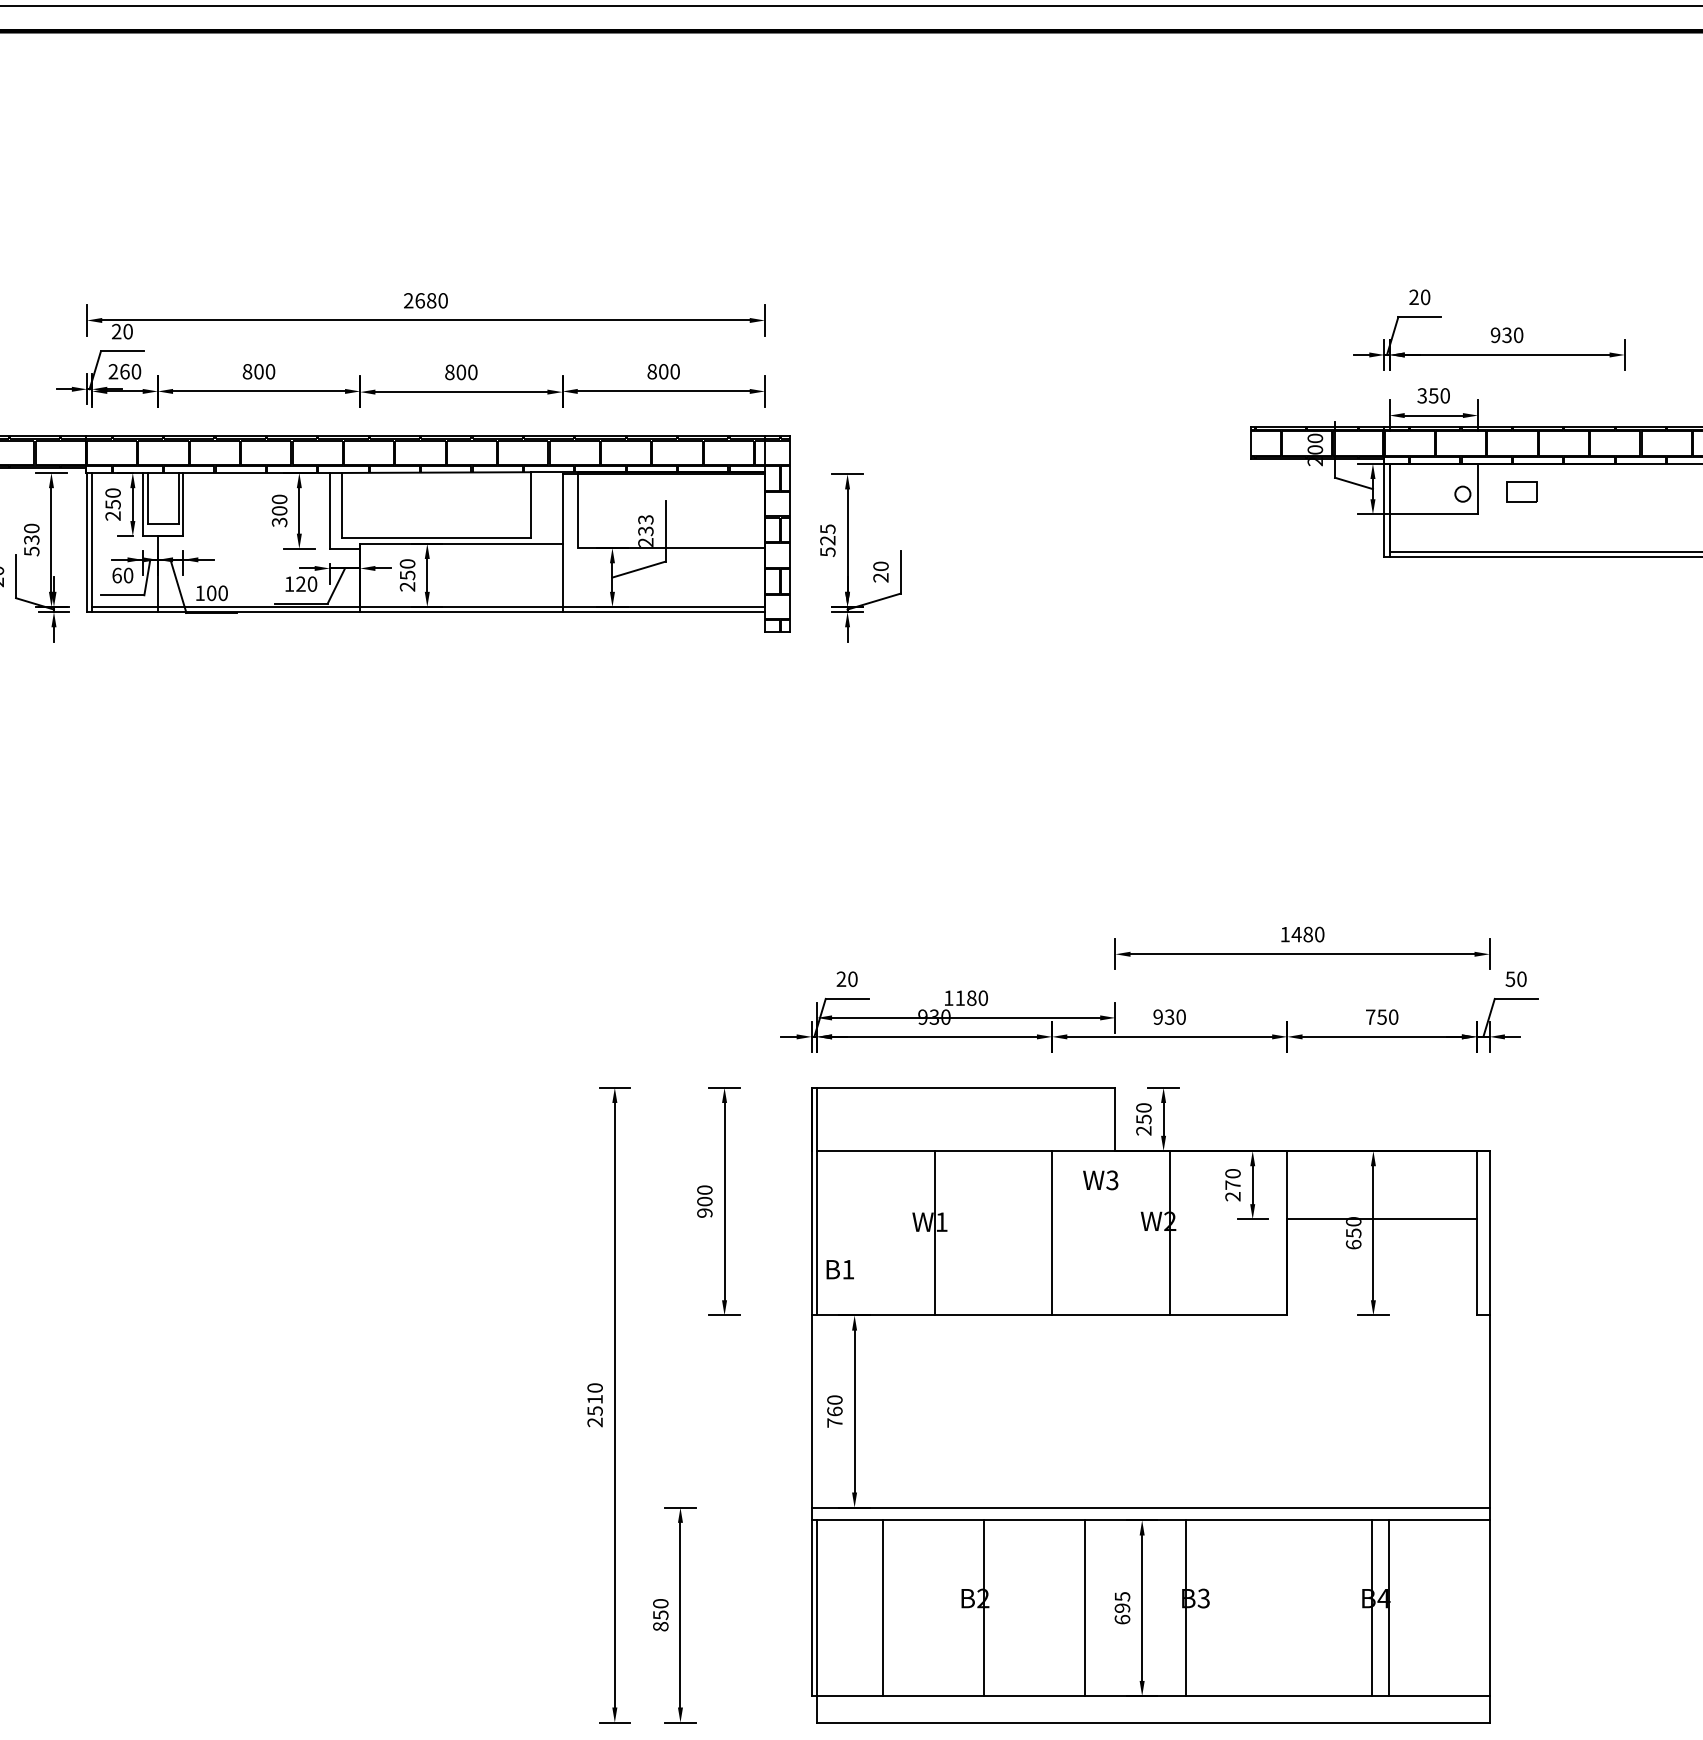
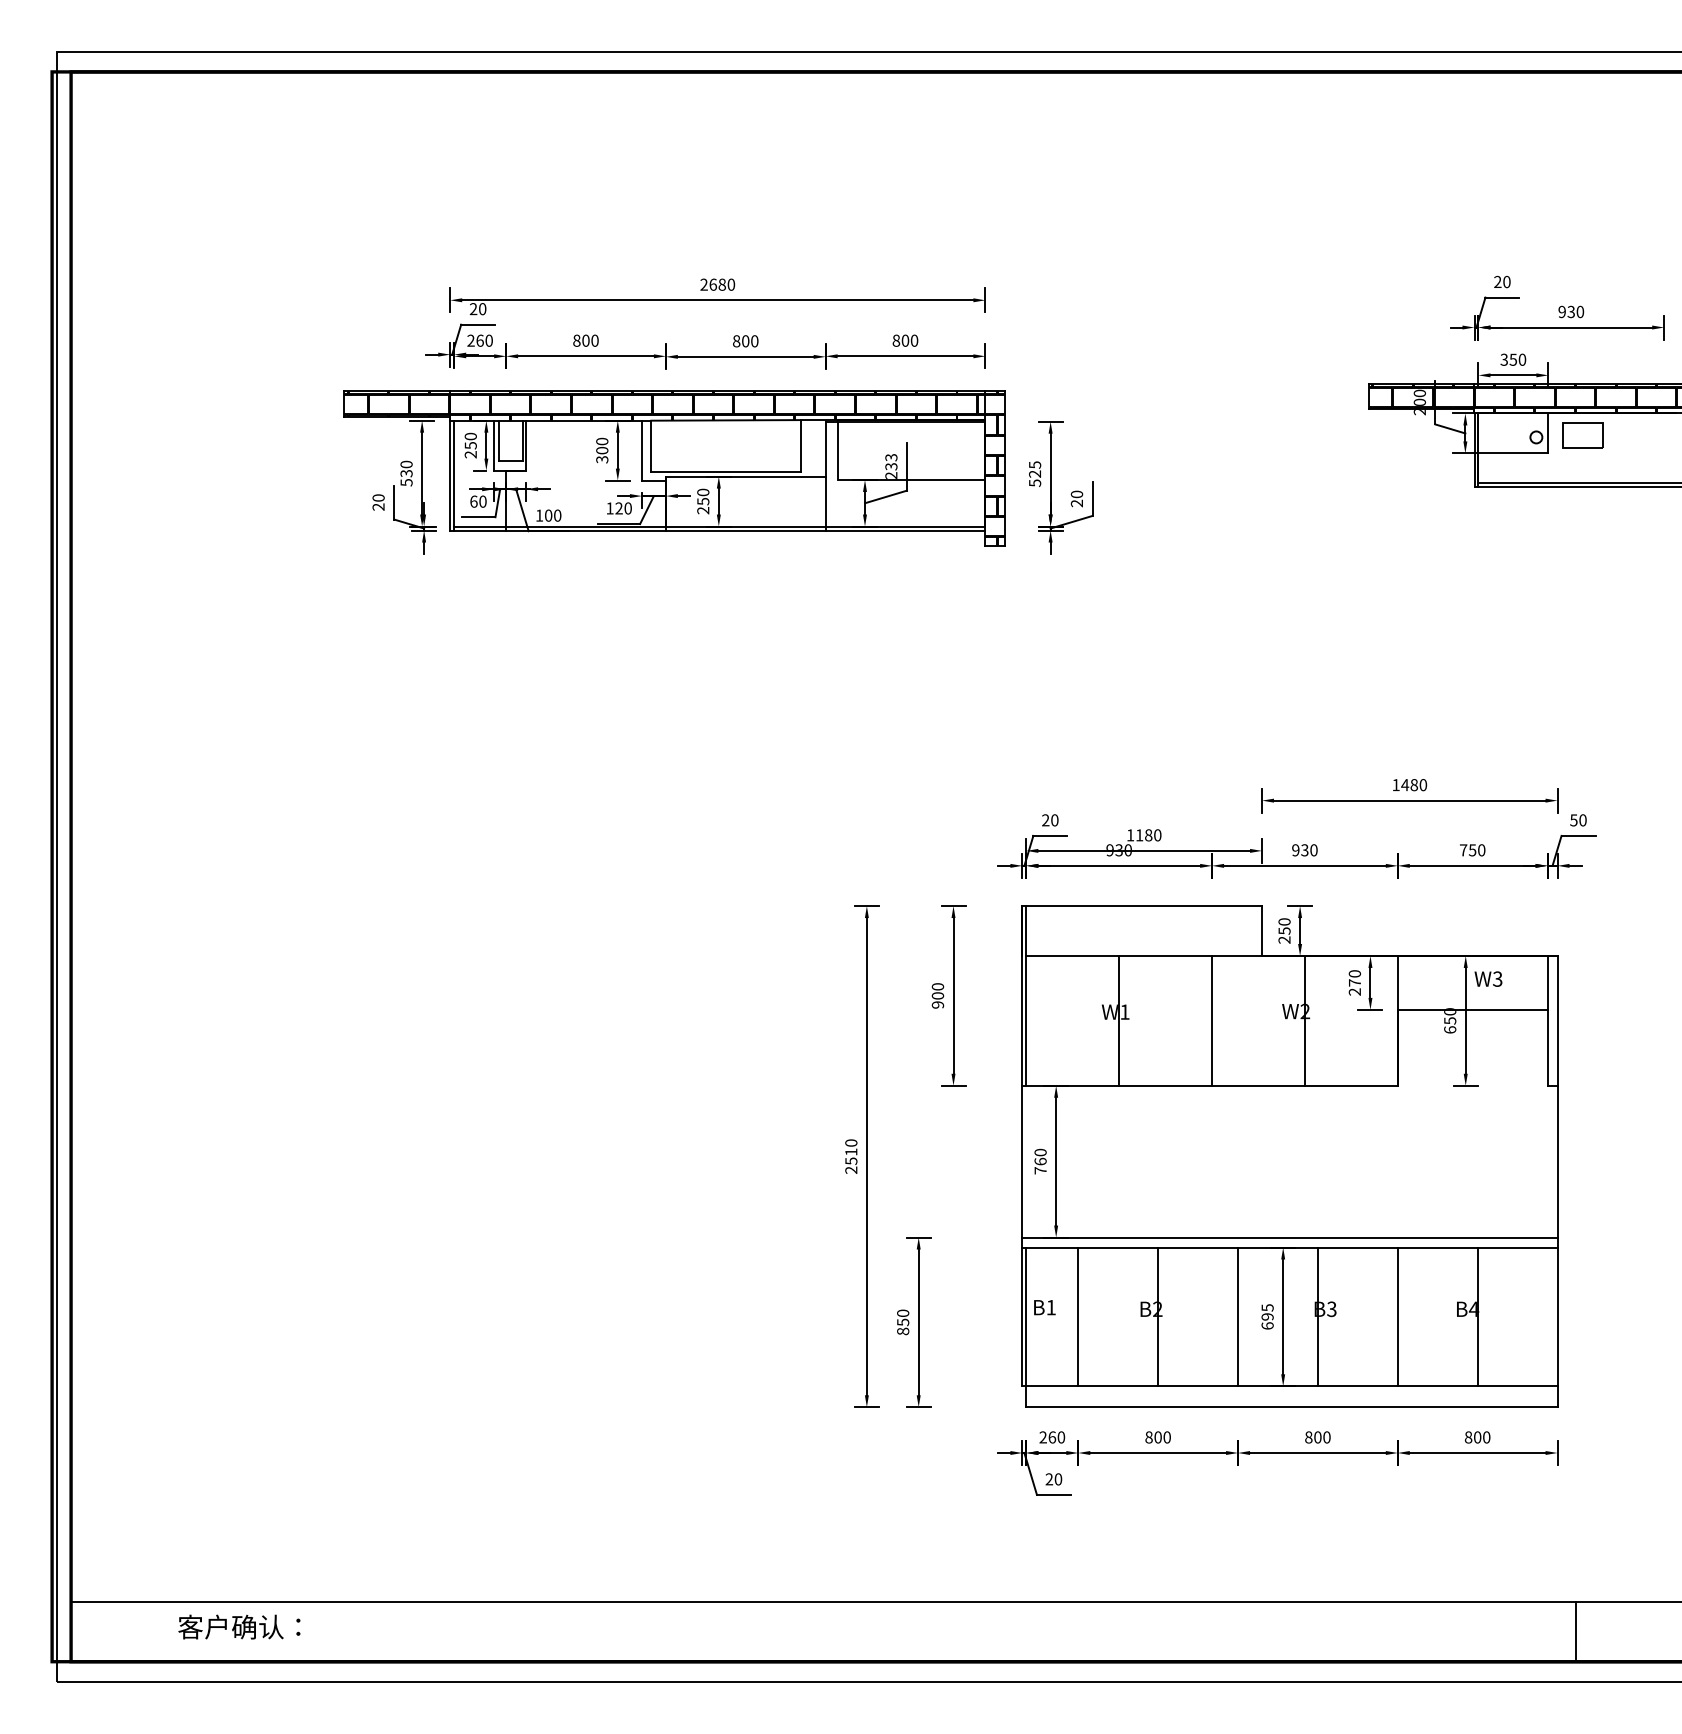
part: (1521, 491) -> (1582, 435), size x1.67
text: (1100, 1179) -> (1488, 978), moved
text: (839, 1269) -> (1044, 1307), moved
line: (1371, 1607) -> (1397, 1316), moved

